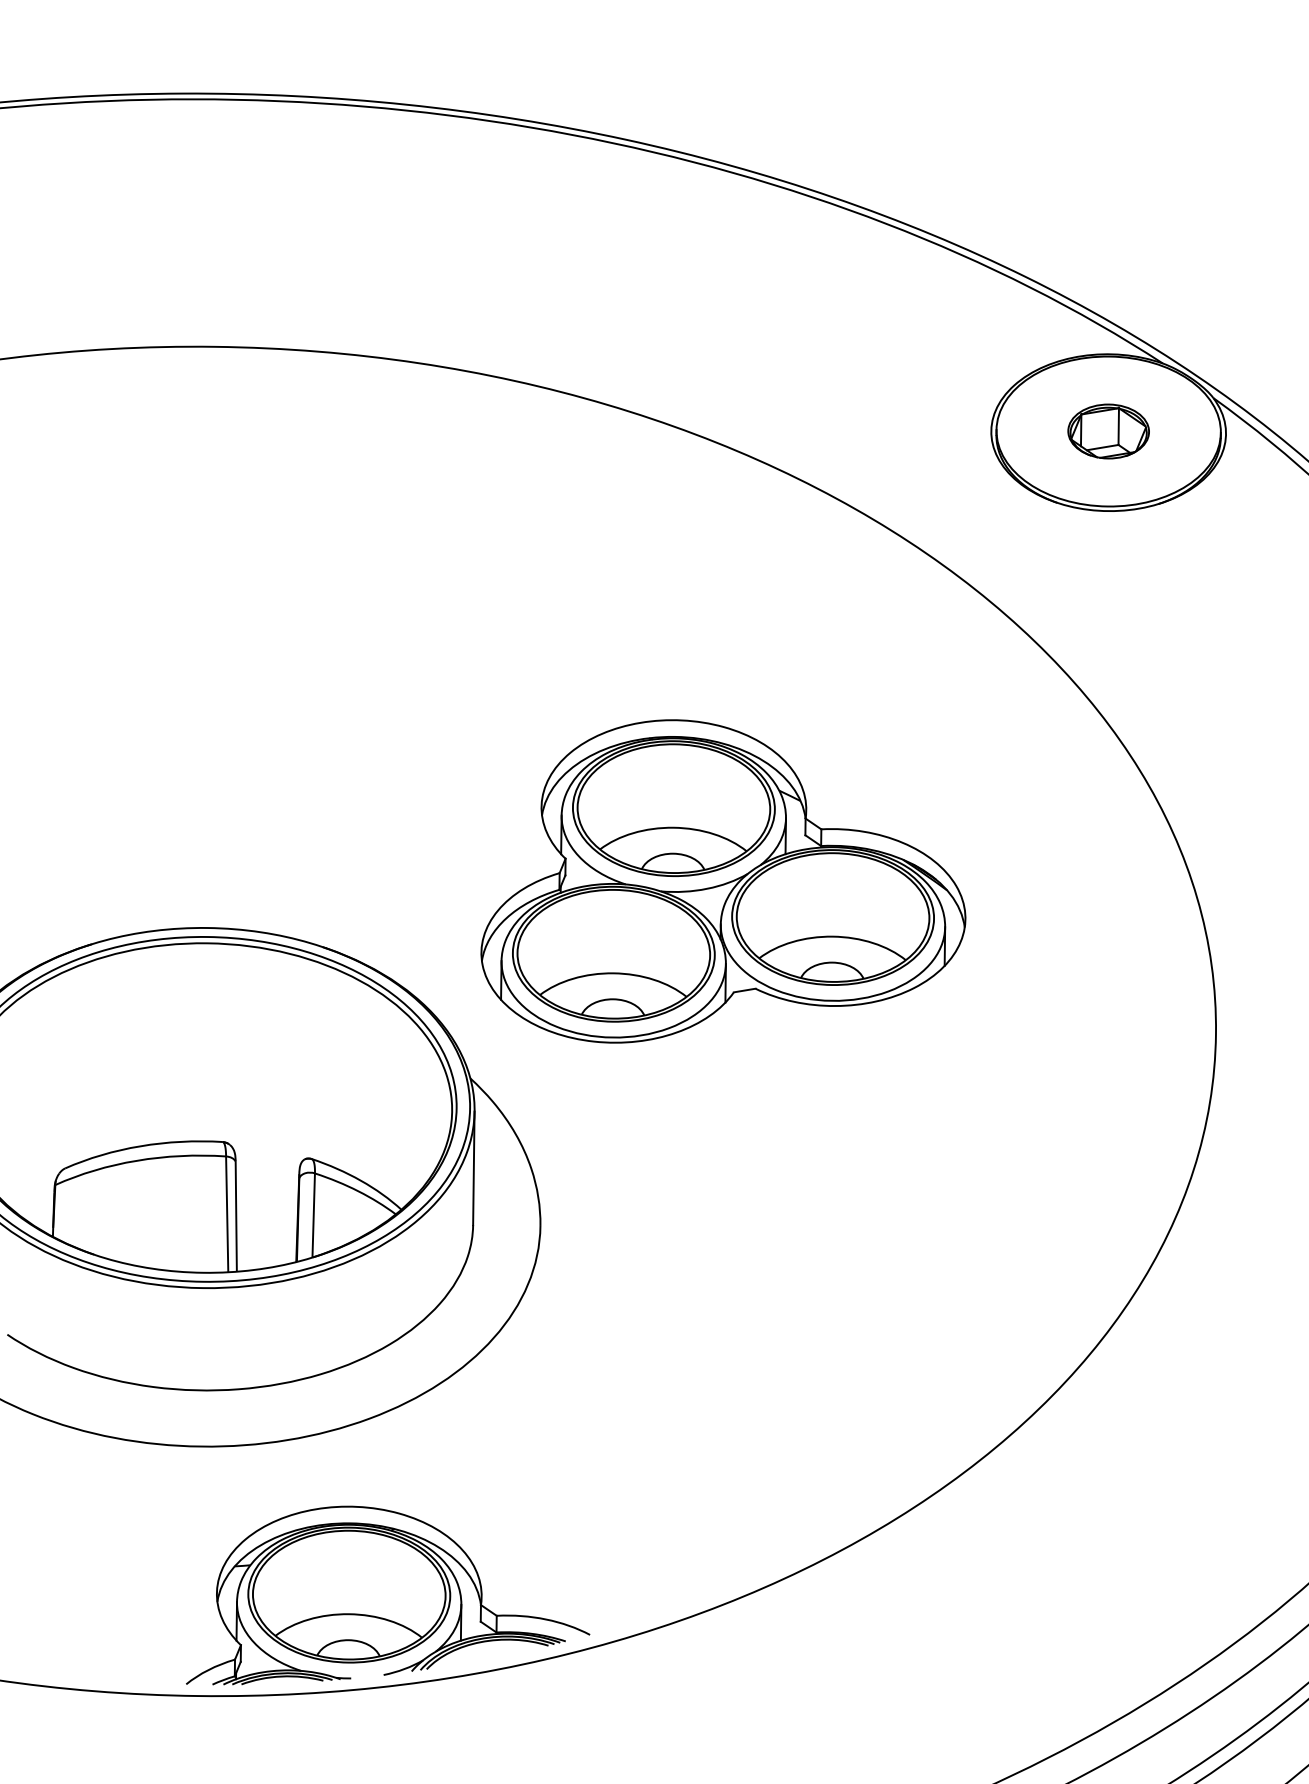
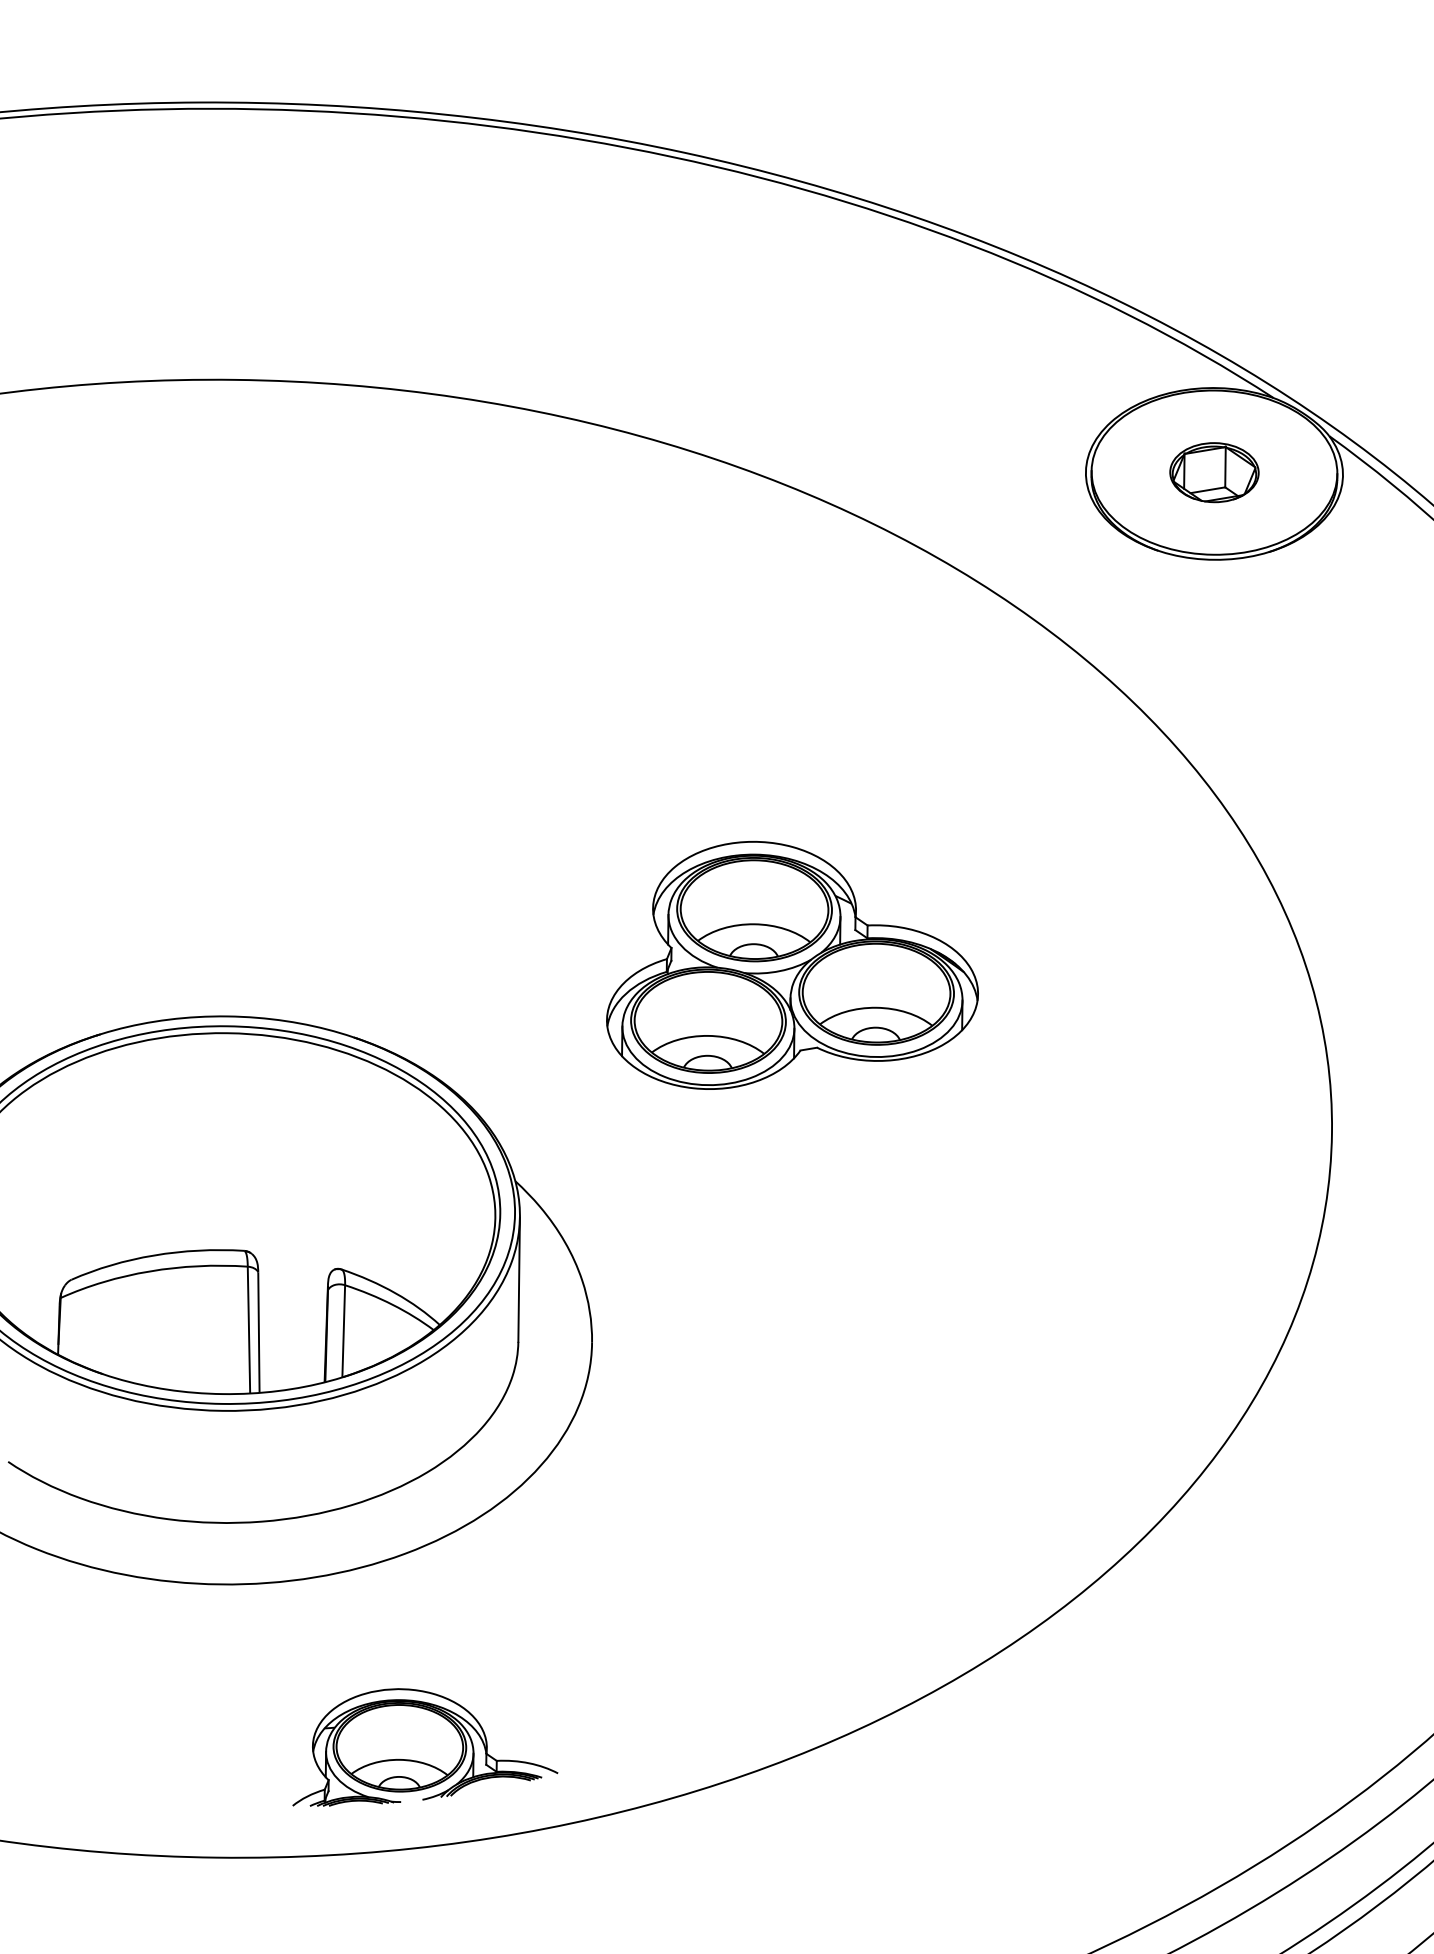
part: (723, 881) -> (792, 965), size x0.7
part: (388, 1595) -> (425, 1747), size x0.6

